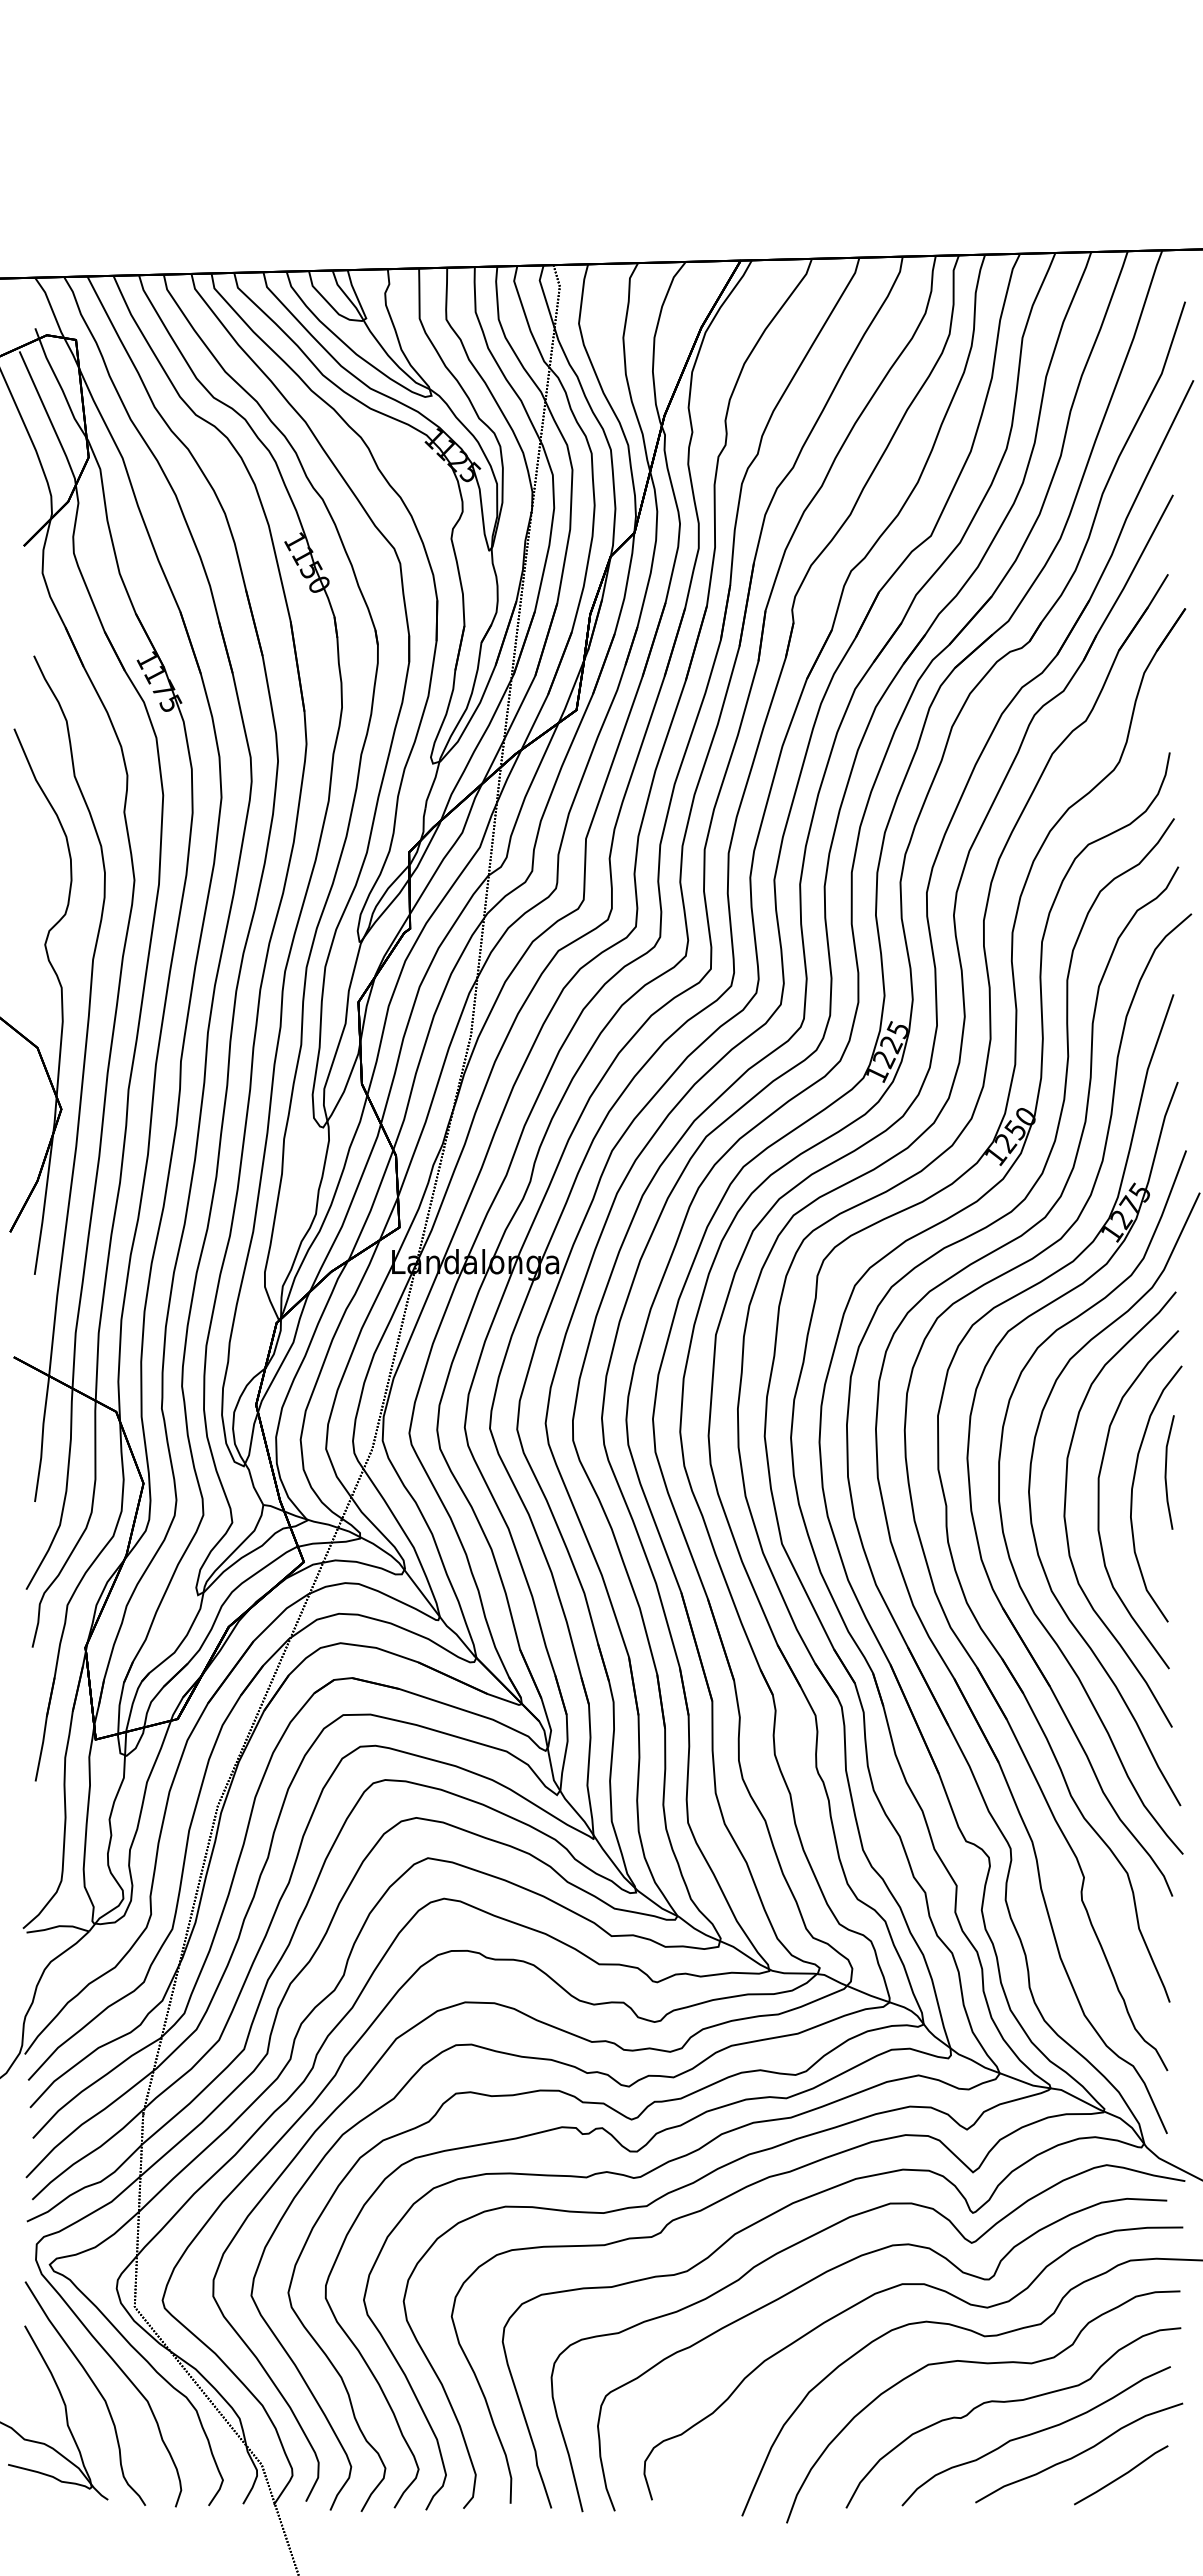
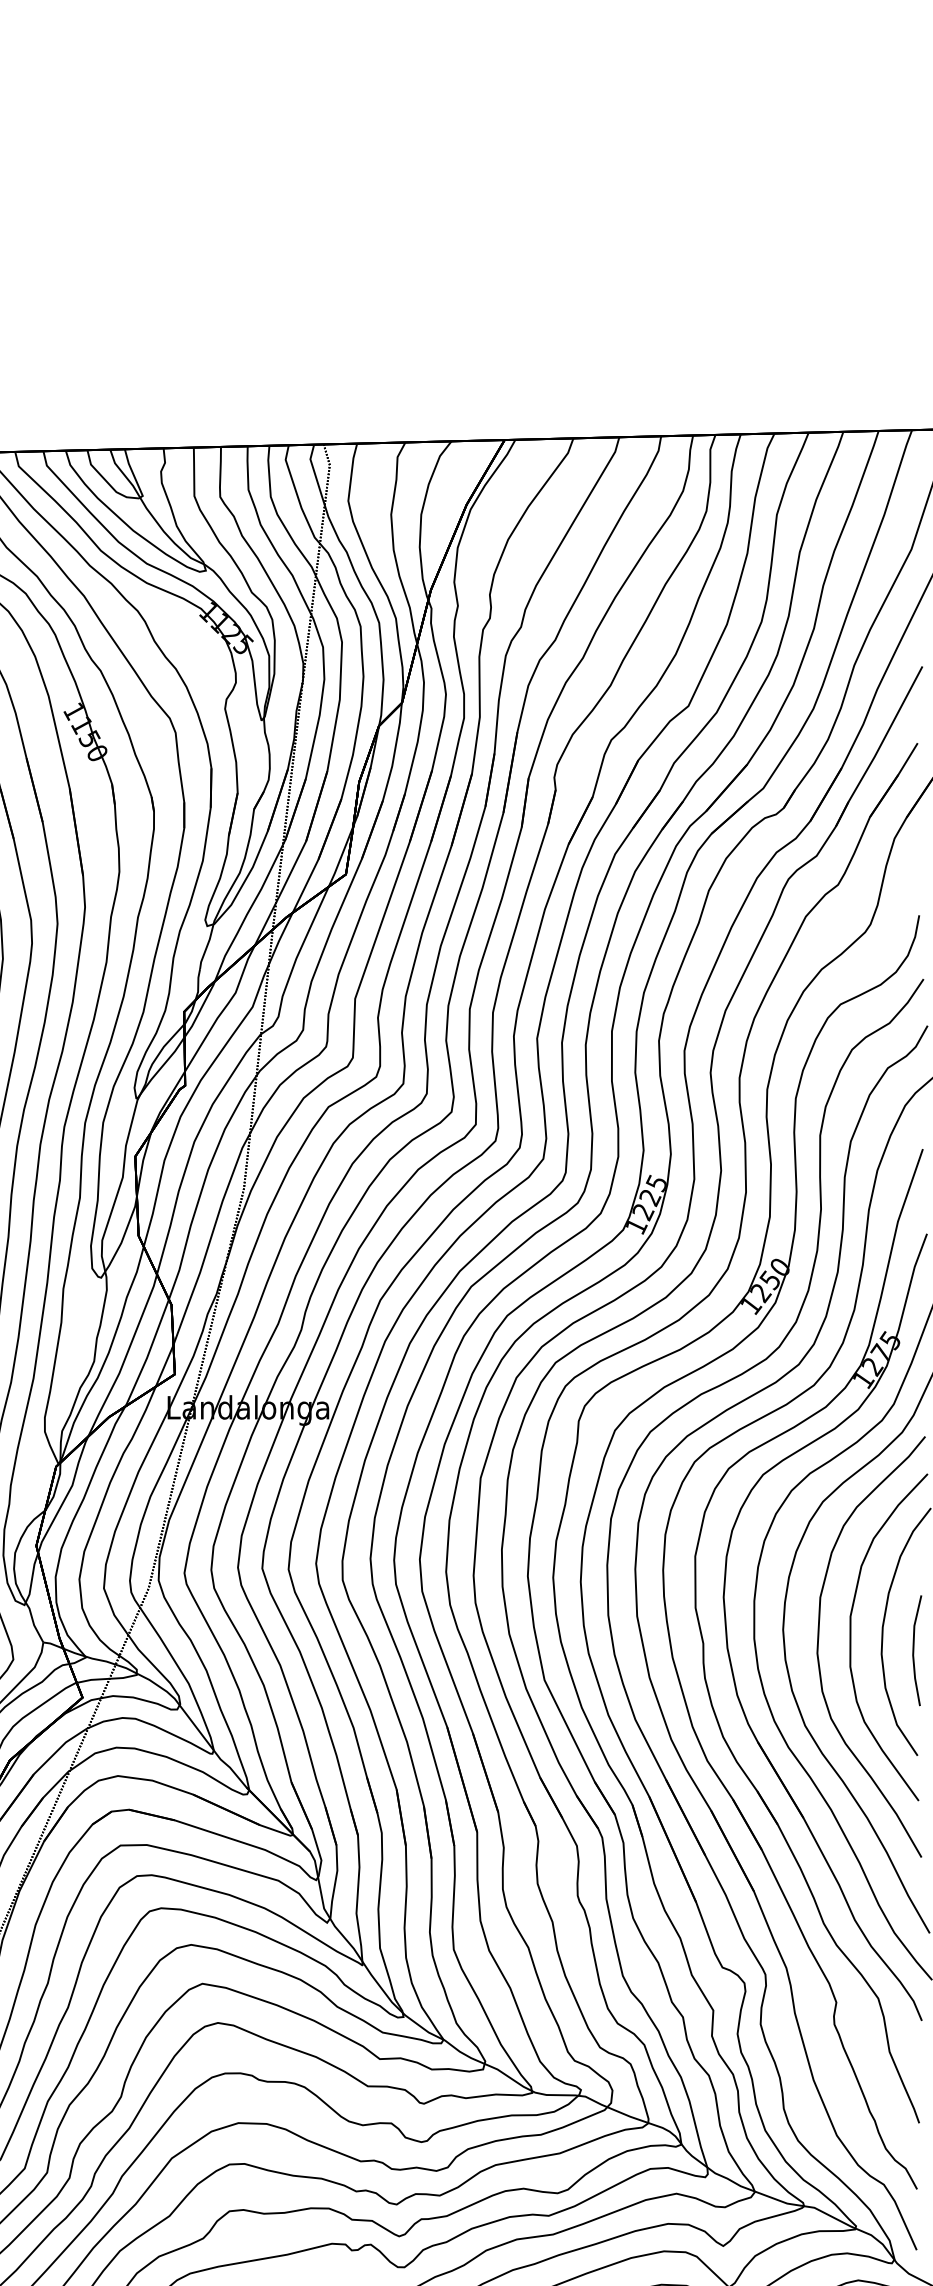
line: (1166, 1472) -> (914, 1650), moved

